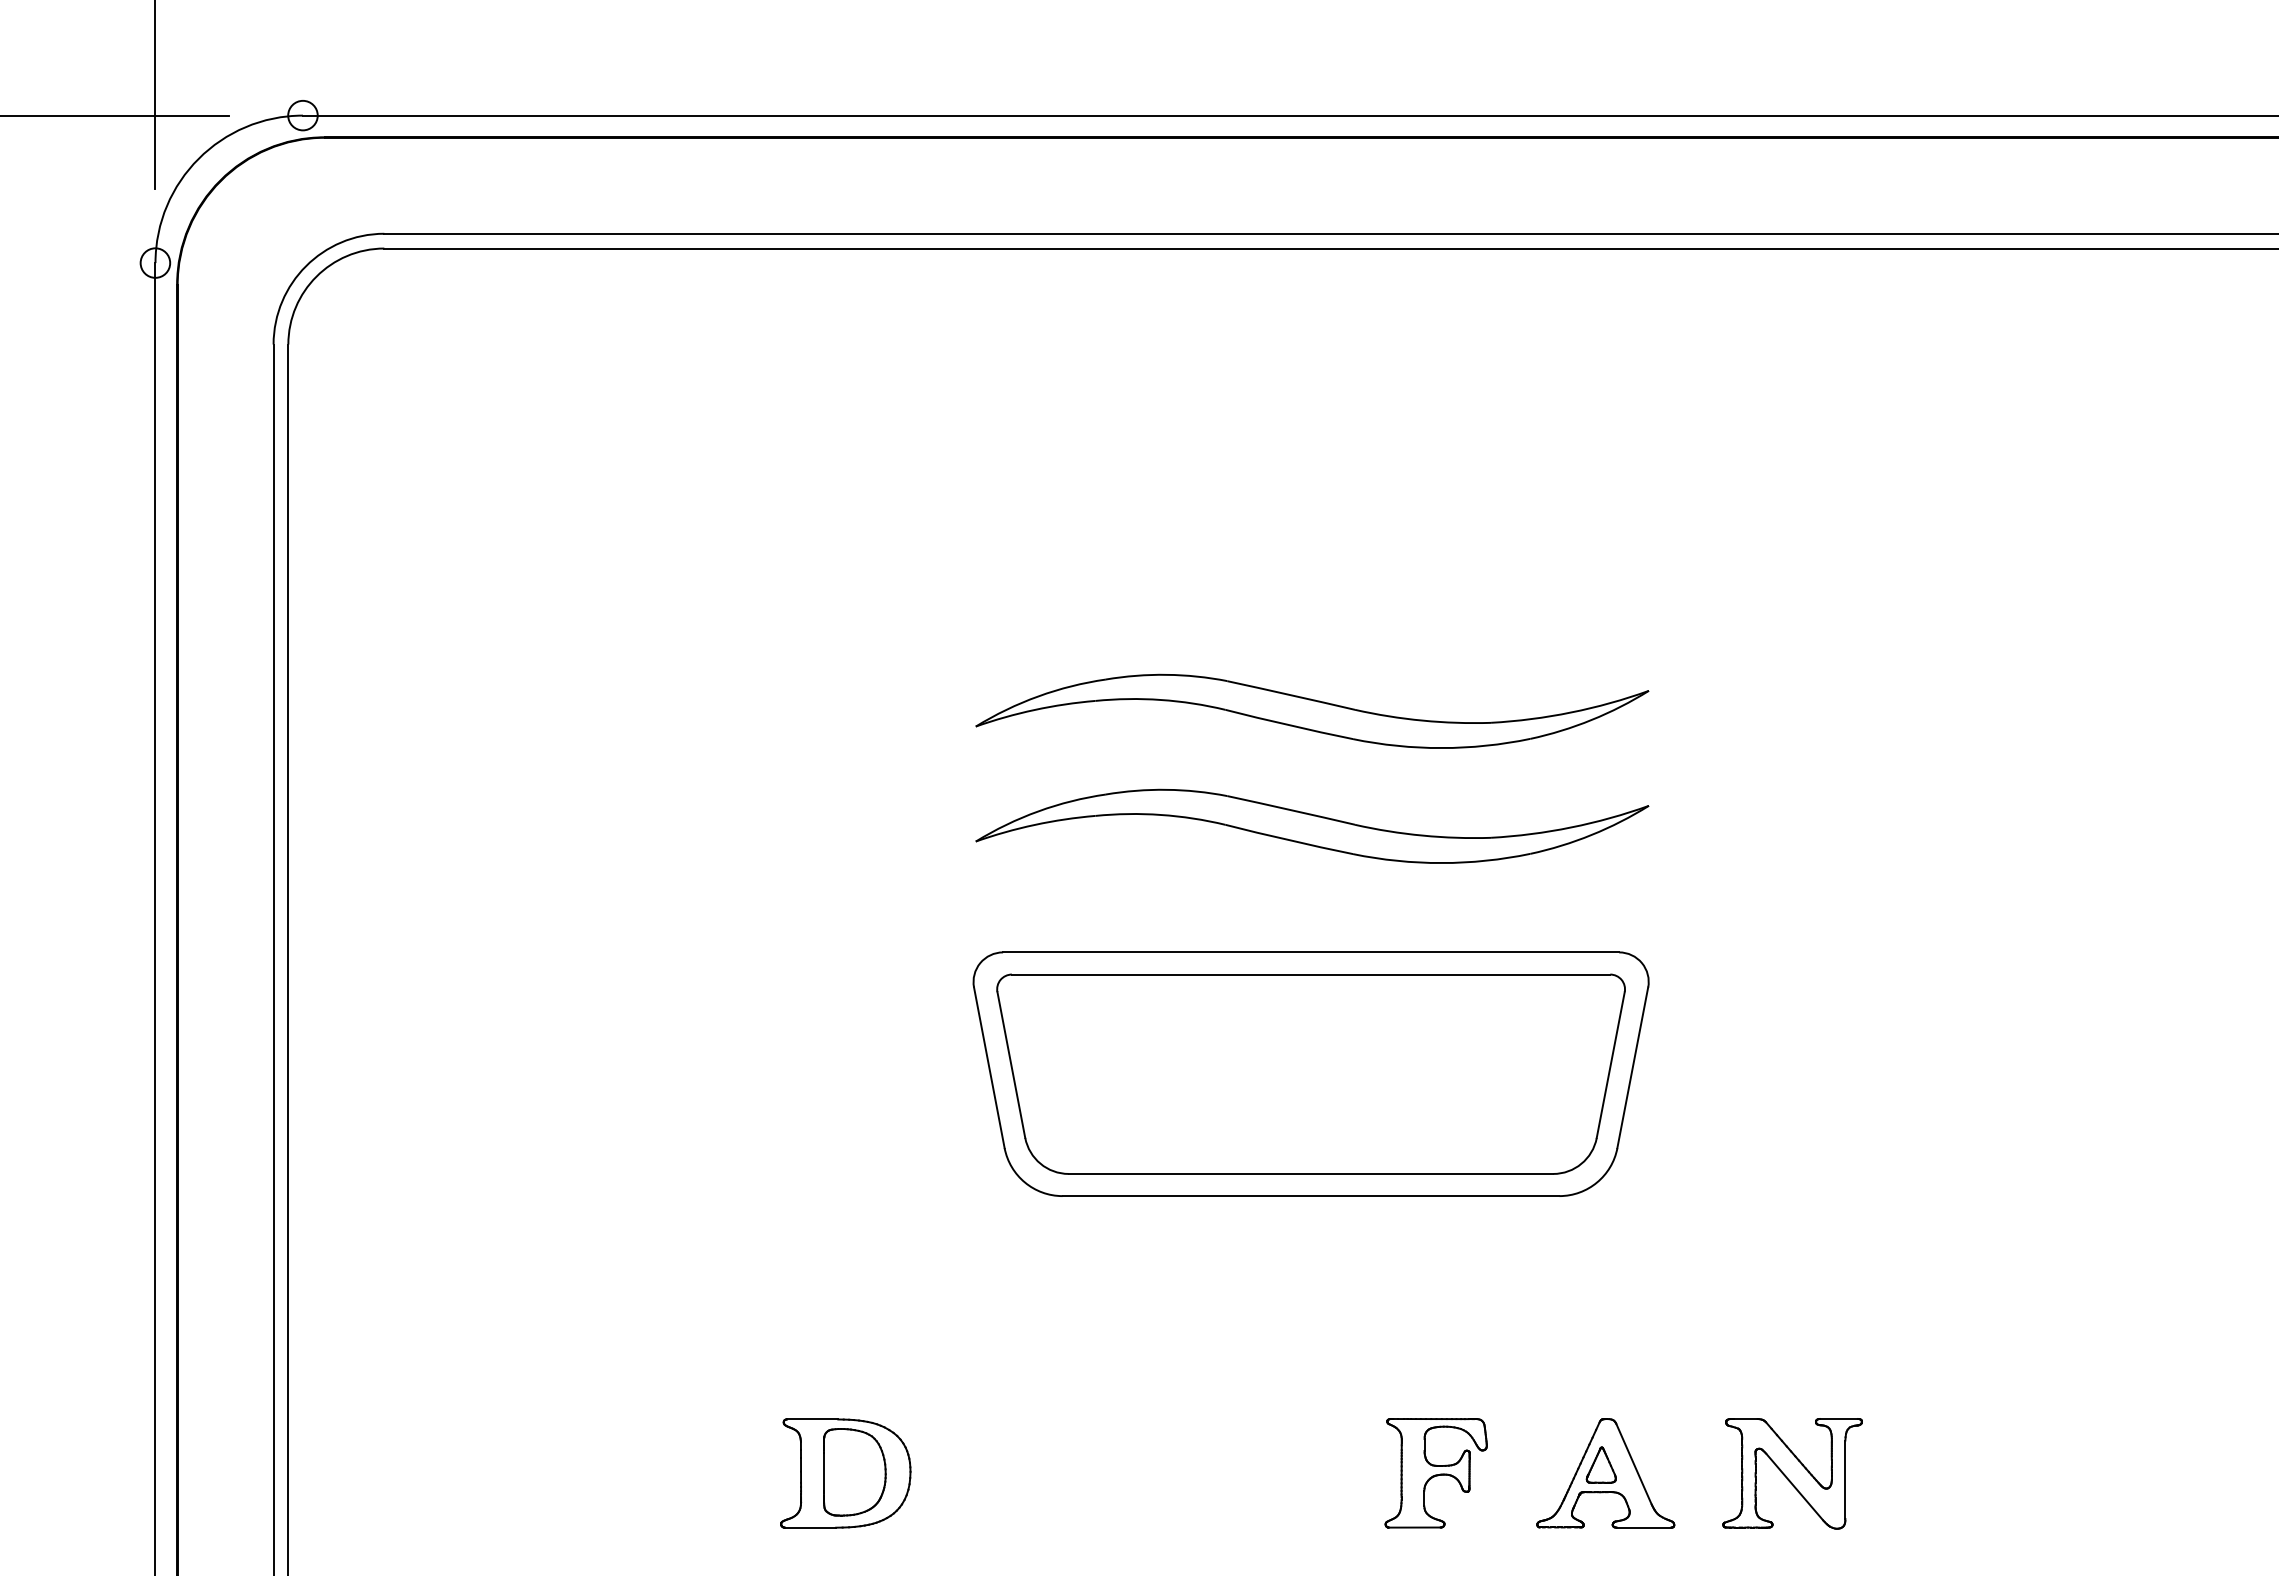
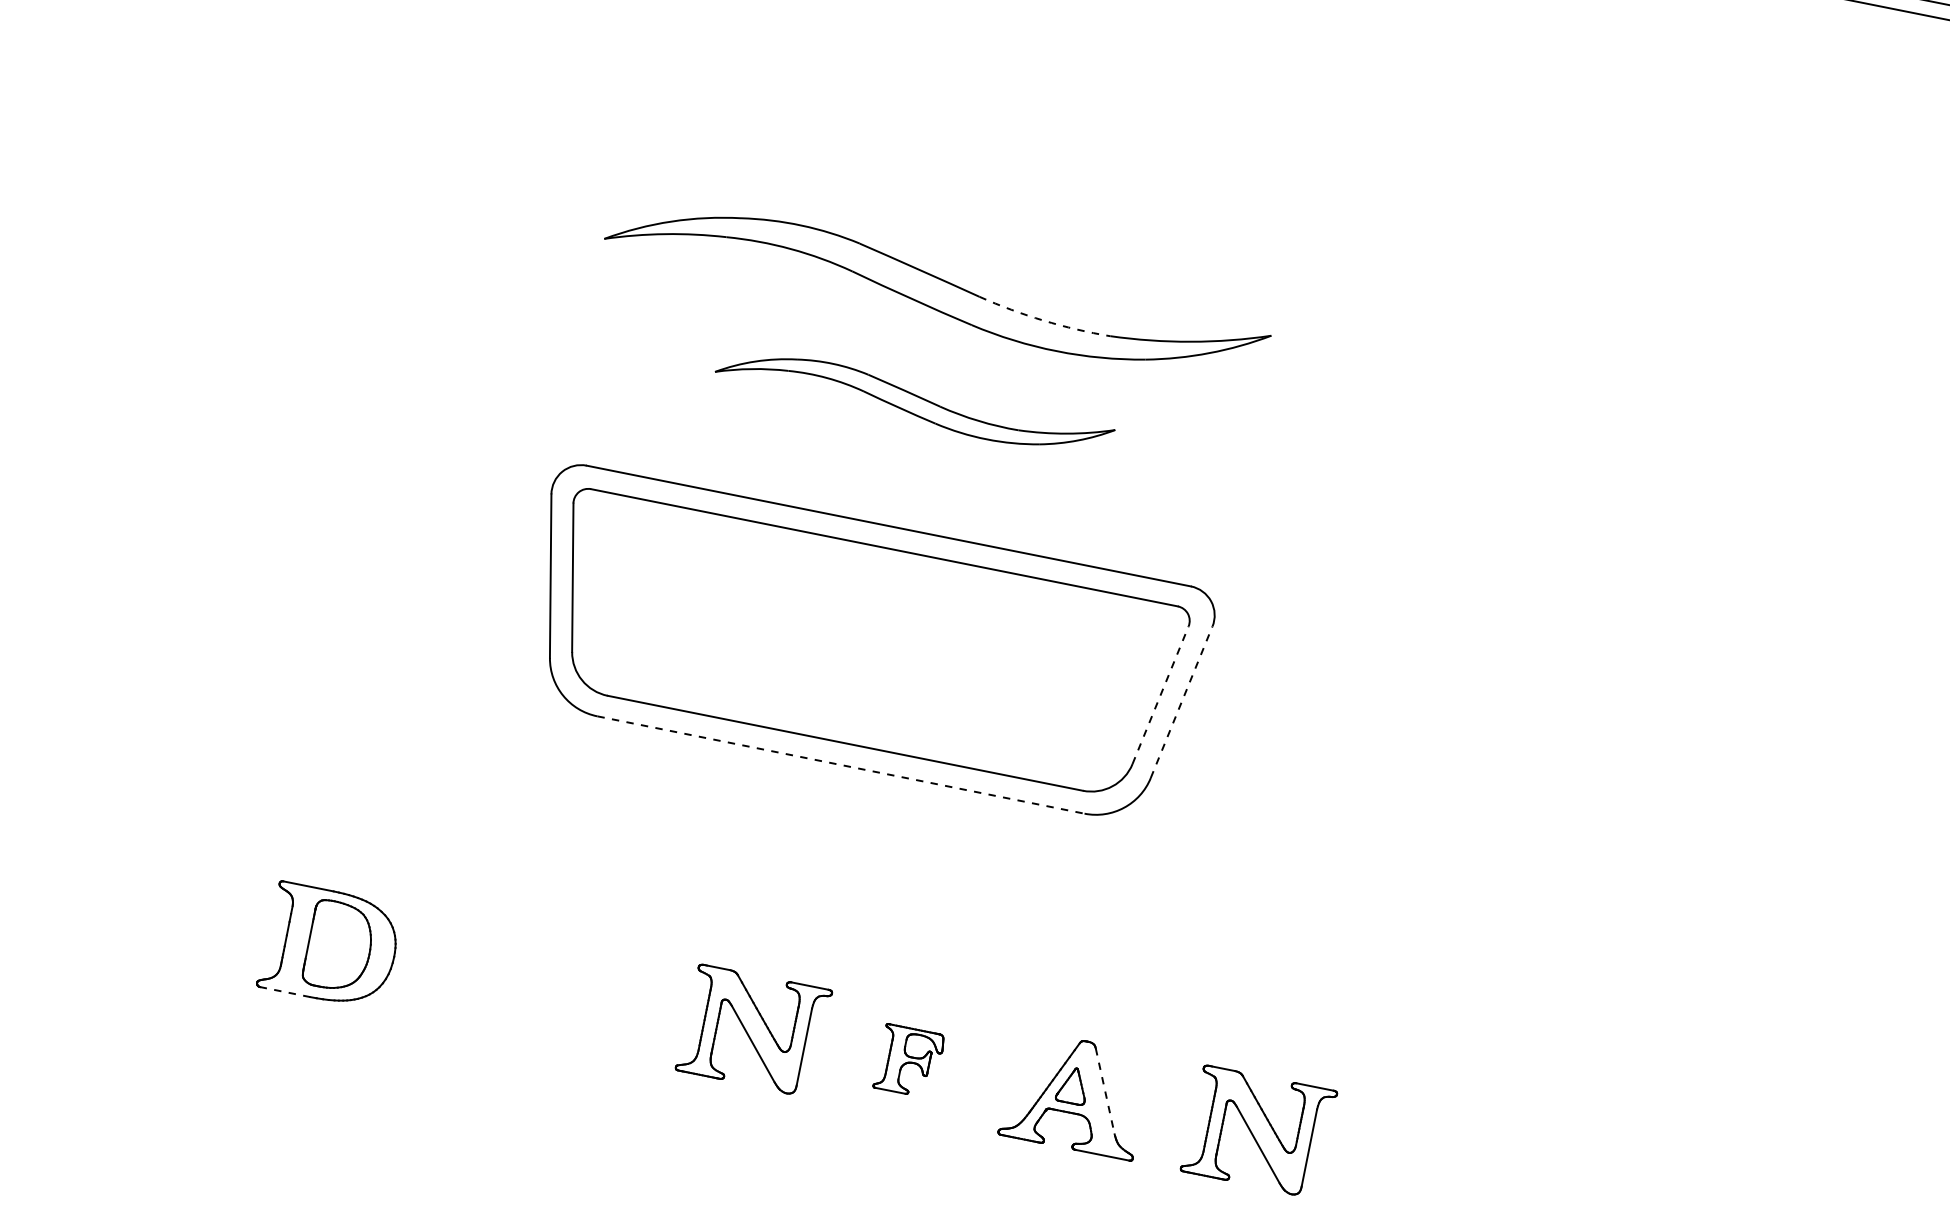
arc: (1422, 720) -> (1043, 320), solid -> dashed
part: (1312, 825) -> (915, 401), size x0.6
line: (1610, 1064) -> (1160, 694), solid -> dashed
line: (1632, 1067) -> (1181, 701), solid -> dashed
line: (1311, 1196) -> (841, 765), solid -> dashed
line: (1634, 1464) -> (1105, 1091), solid -> dashed
part: (1277, 1473) -> (753, 1030), added
part: (1435, 1473) -> (908, 1061), size x0.6
line: (810, 1527) -> (285, 991), solid -> dashed

